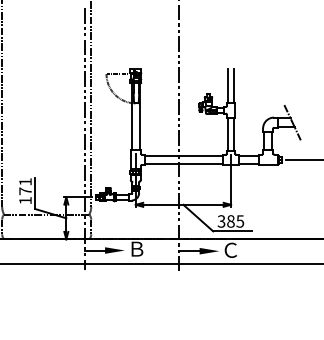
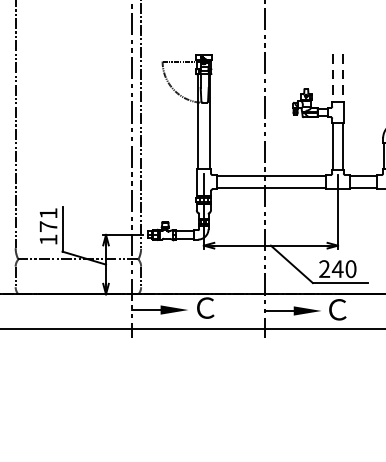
line: (227, 86) -> (332, 79), solid -> dashed
line: (234, 86) -> (342, 79), solid -> dashed
text: (230, 221) -> (337, 269), 385 -> 240
text: (137, 248) -> (206, 307), Ｂ -> Ｃ

